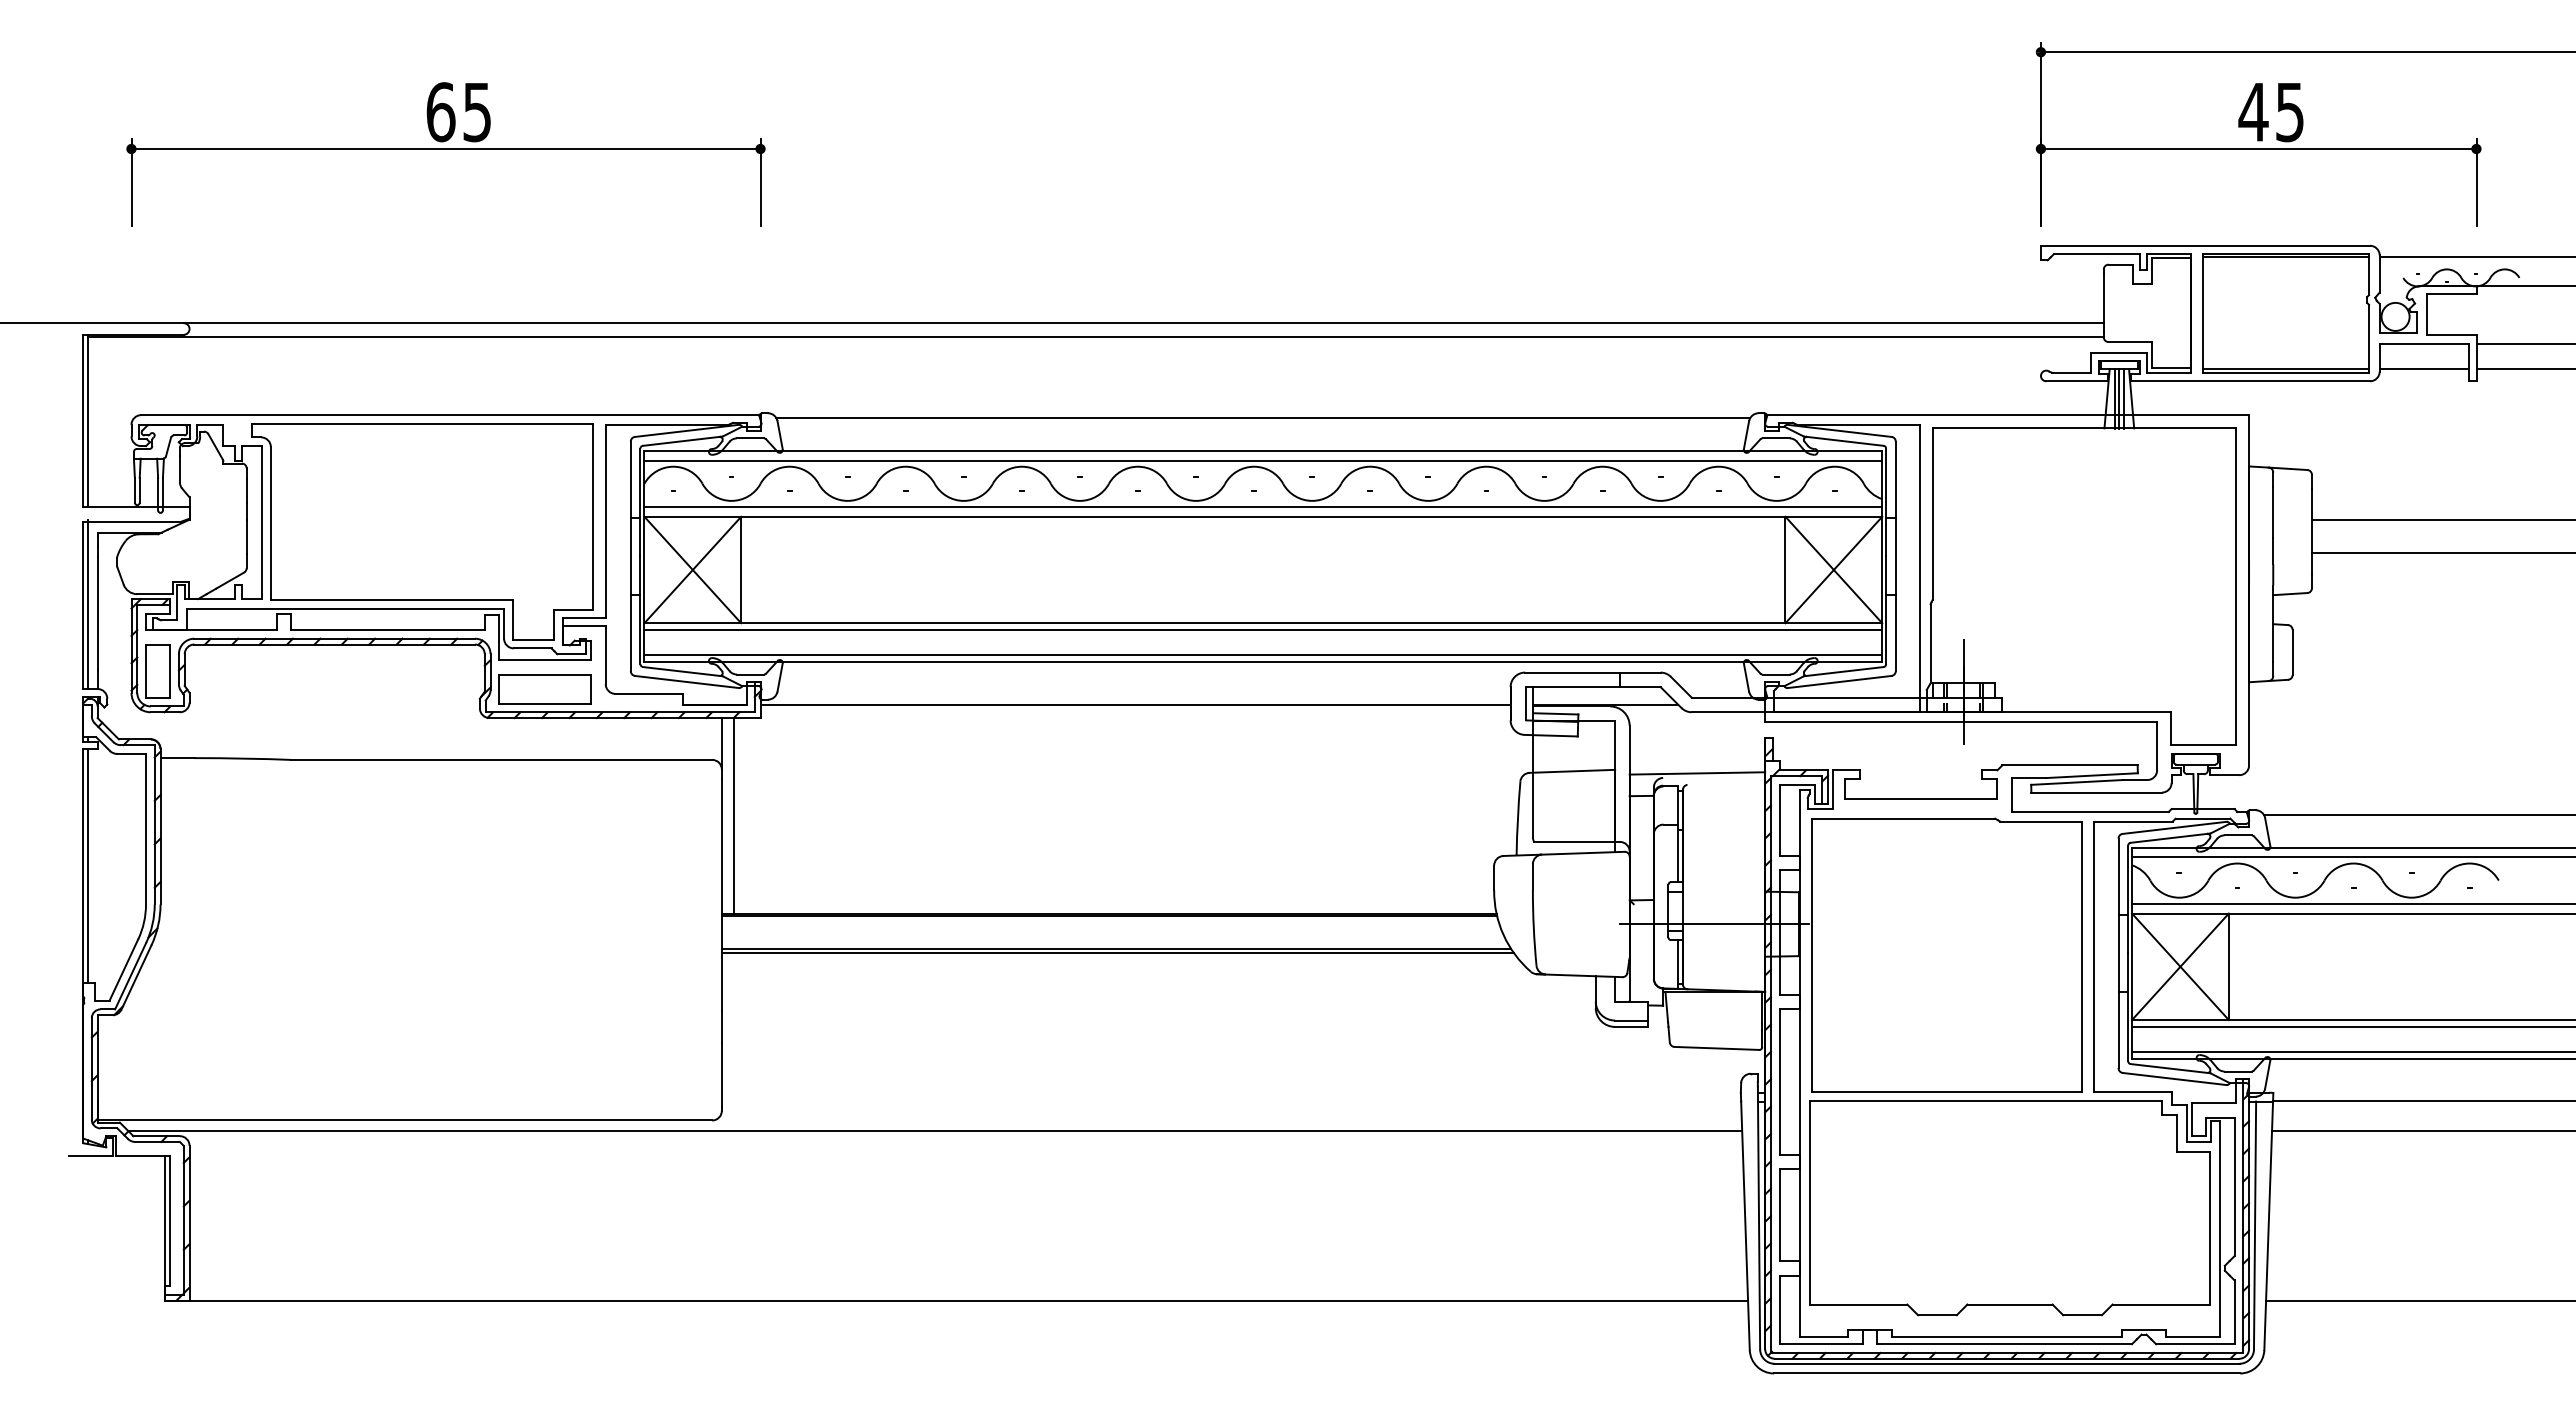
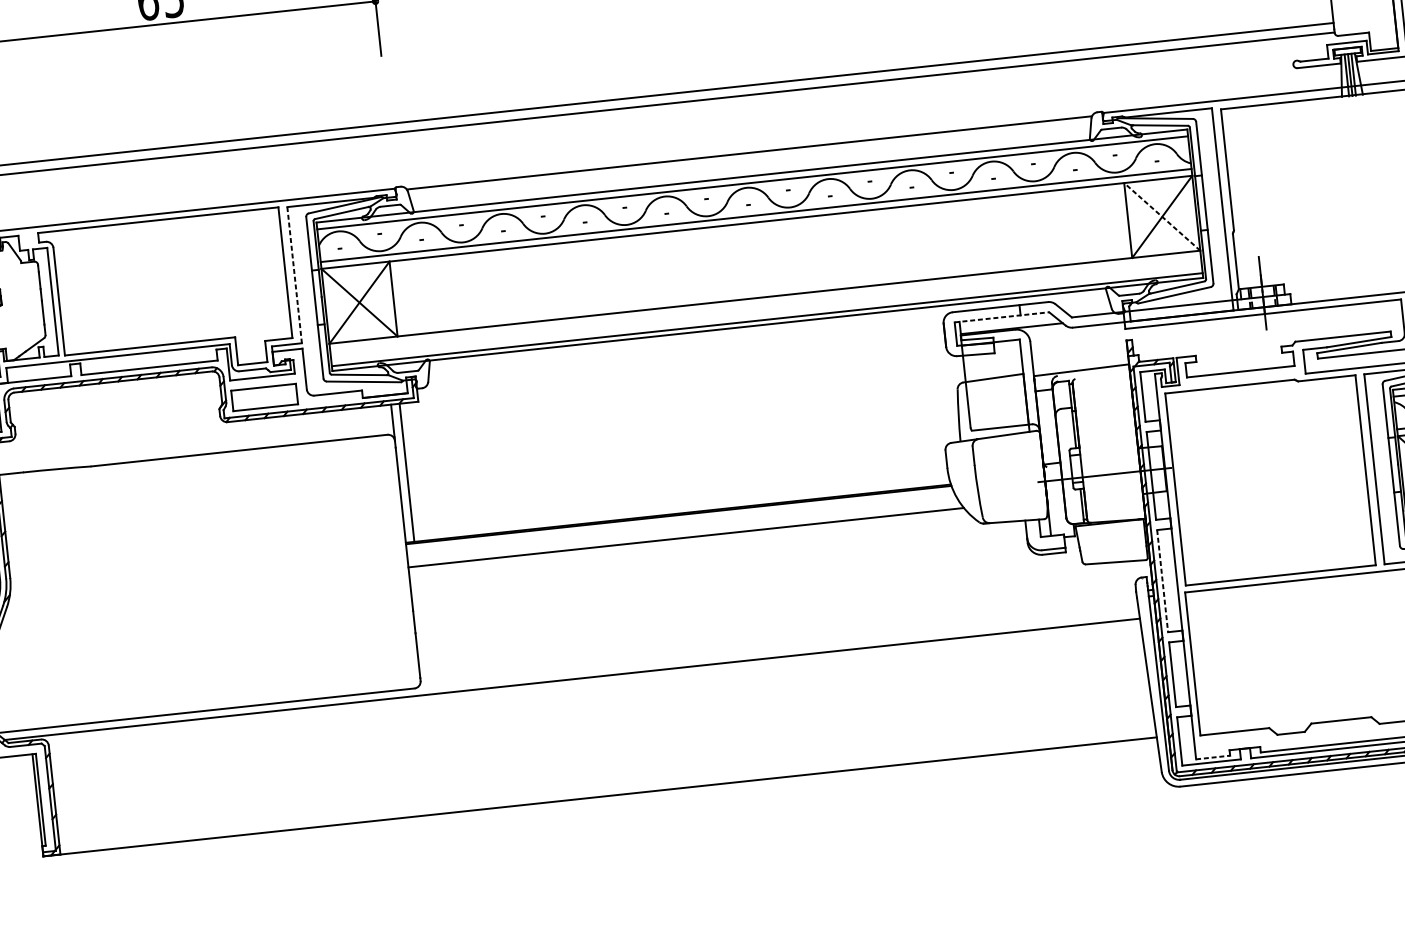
line: (605, 521) -> (294, 275), solid -> dashed
line: (1833, 570) -> (1162, 217), solid -> dashed
line: (1263, 630) -> (765, 302), removed
line: (1593, 687) -> (1001, 317), solid -> dashed
line: (1135, 704) -> (681, 364), removed
line: (1117, 953) -> (687, 540), removed
line: (1779, 1081) -> (1162, 580), solid -> dashed
line: (1824, 1337) -> (1213, 757), solid -> dashed

